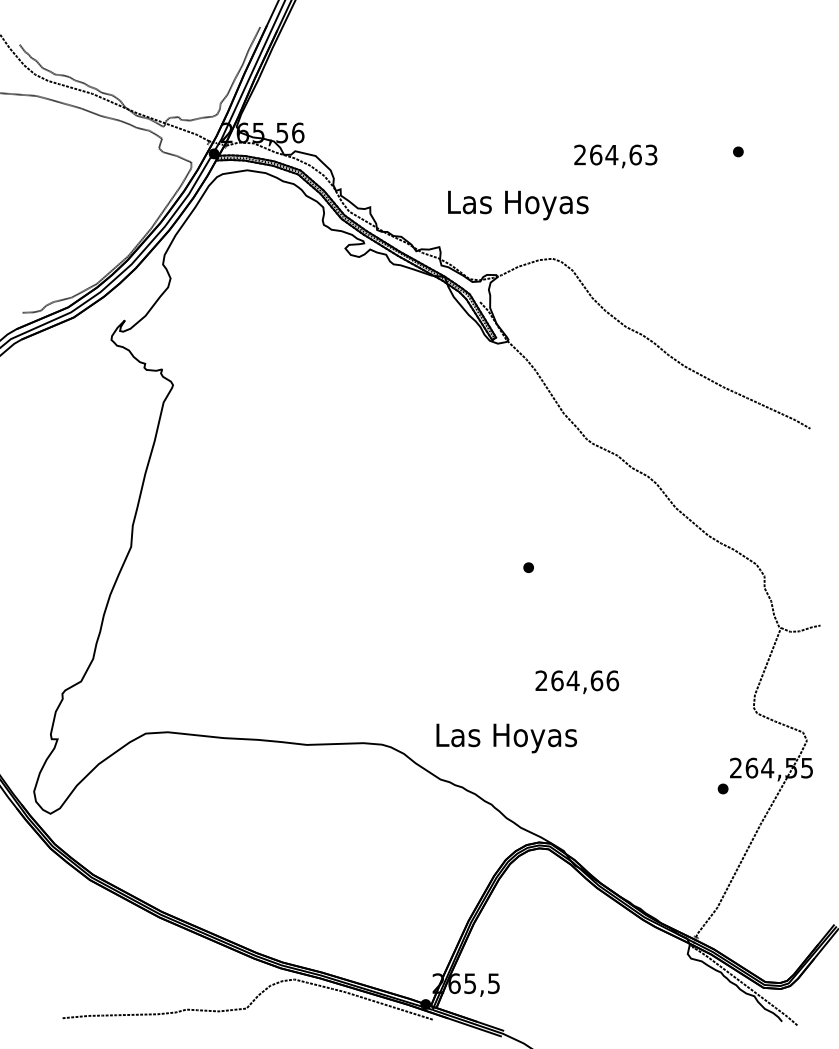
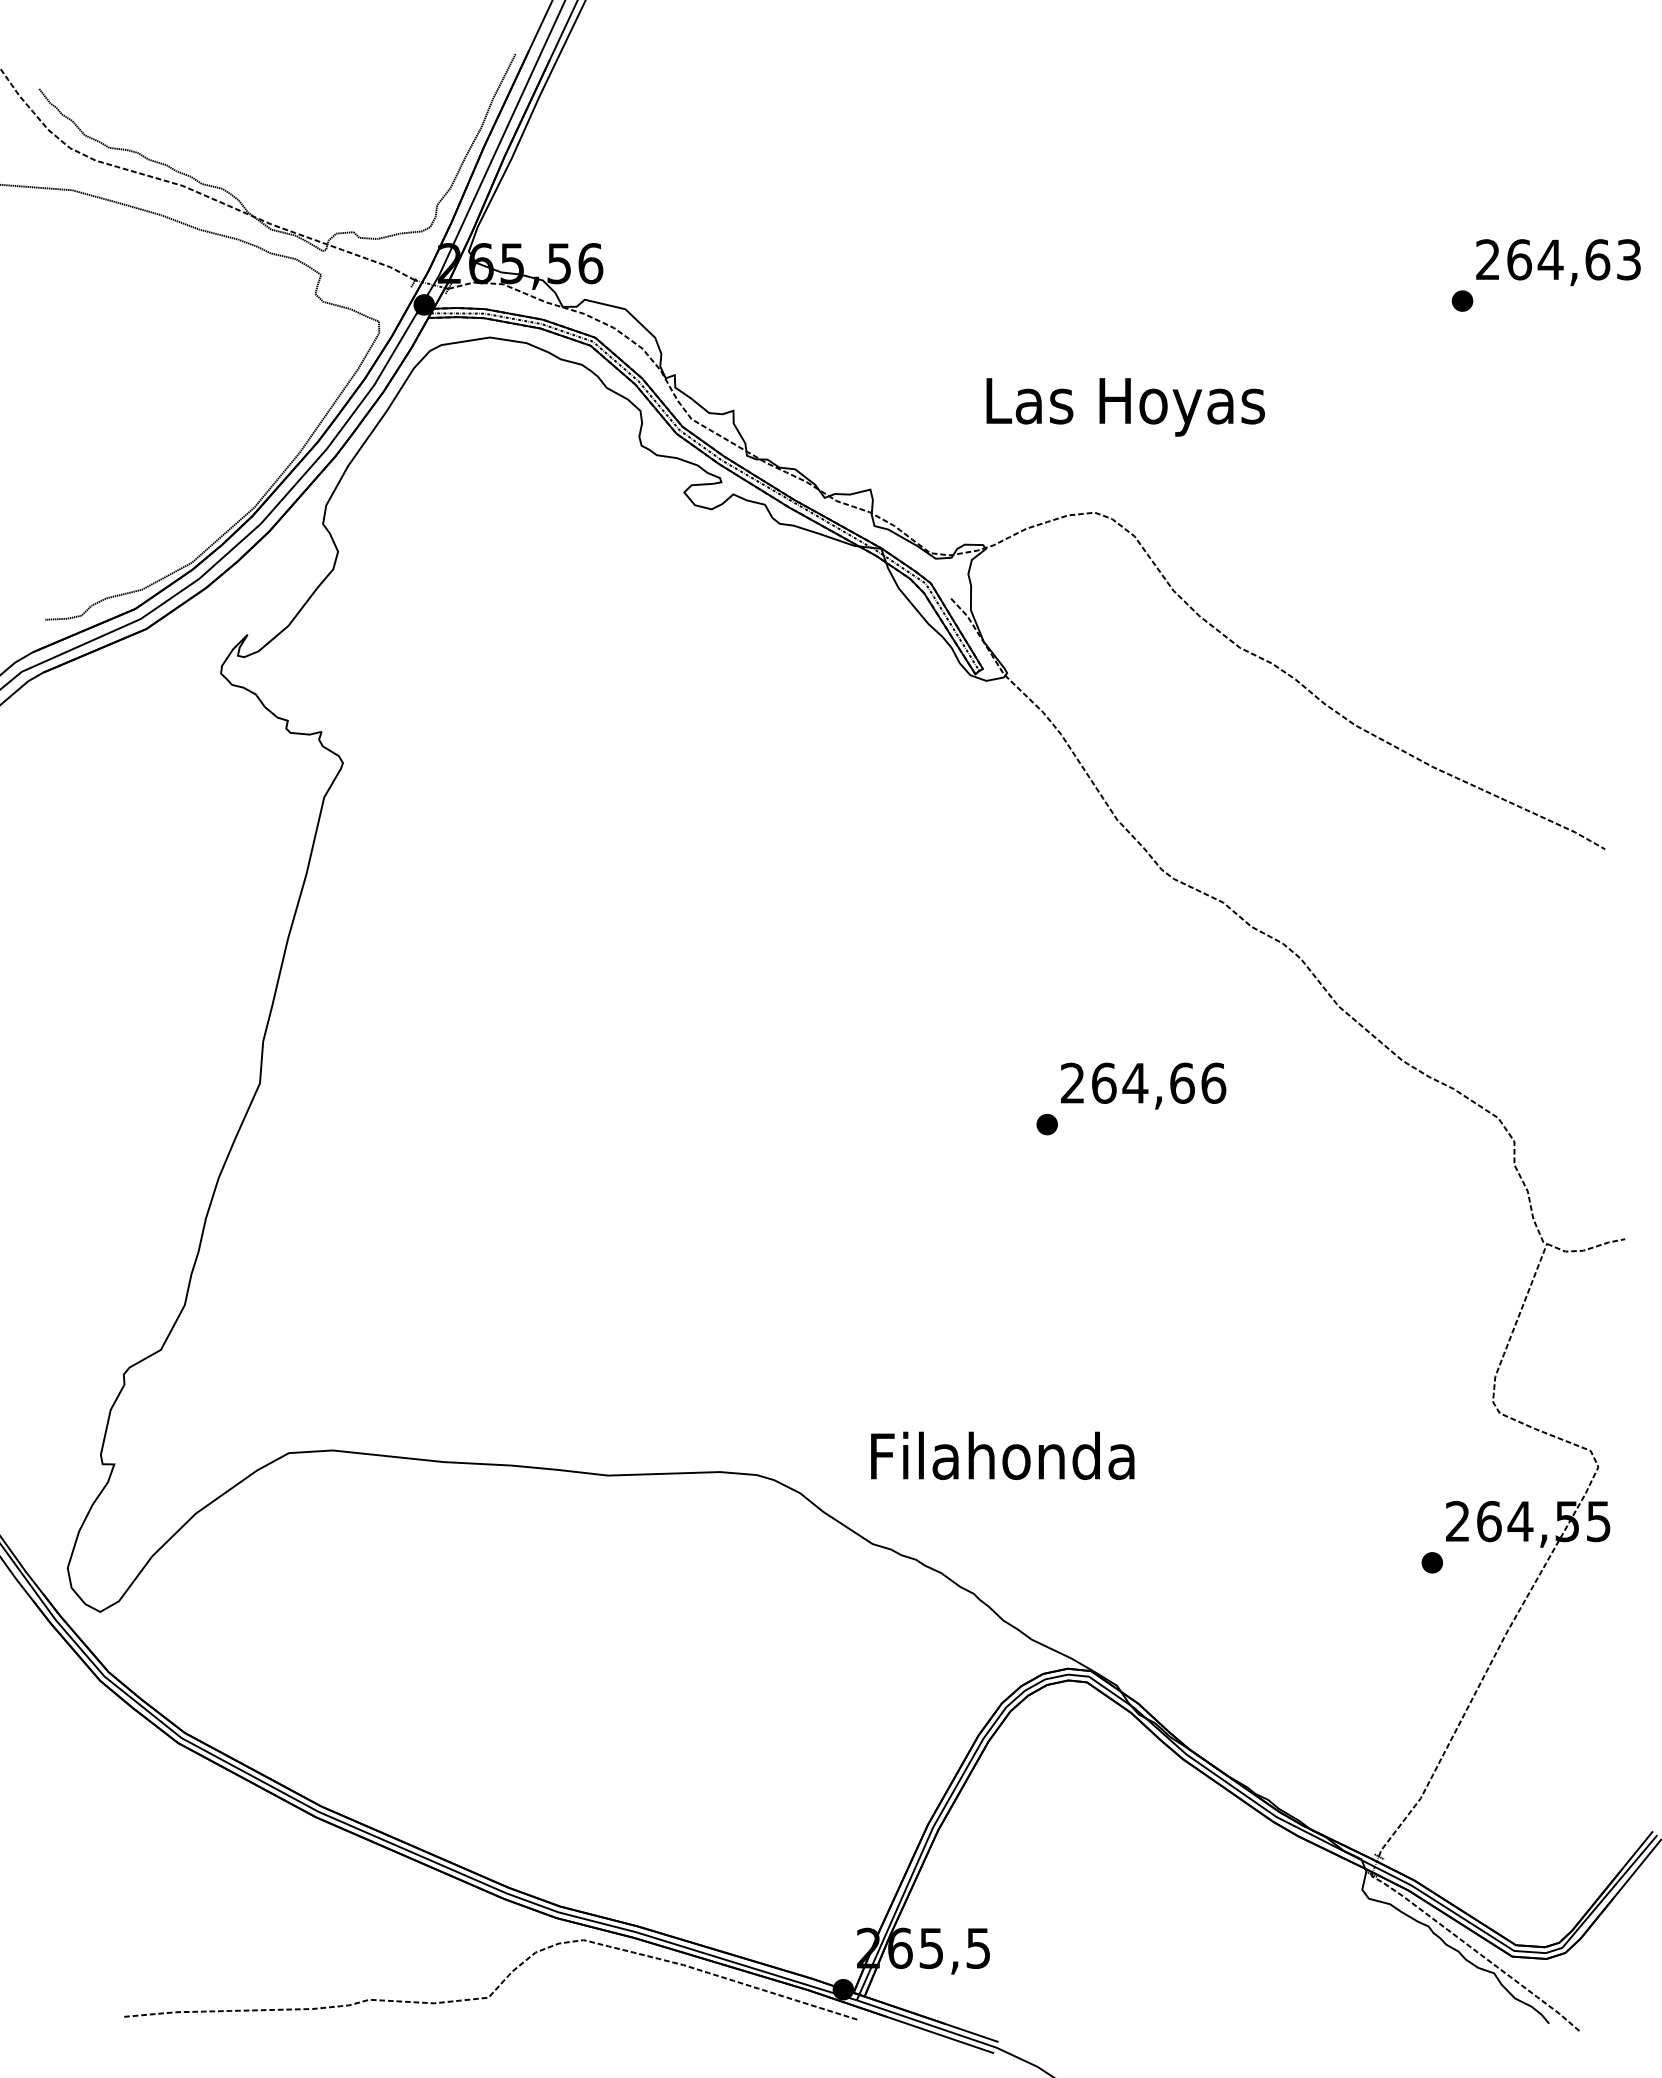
text: (615, 156) -> (1557, 262), moved
text: (518, 205) -> (1126, 407), moved
text: (577, 682) -> (1143, 1086), moved
text: (506, 737) -> (1003, 1460), Las Hoyas -> Filahonda

